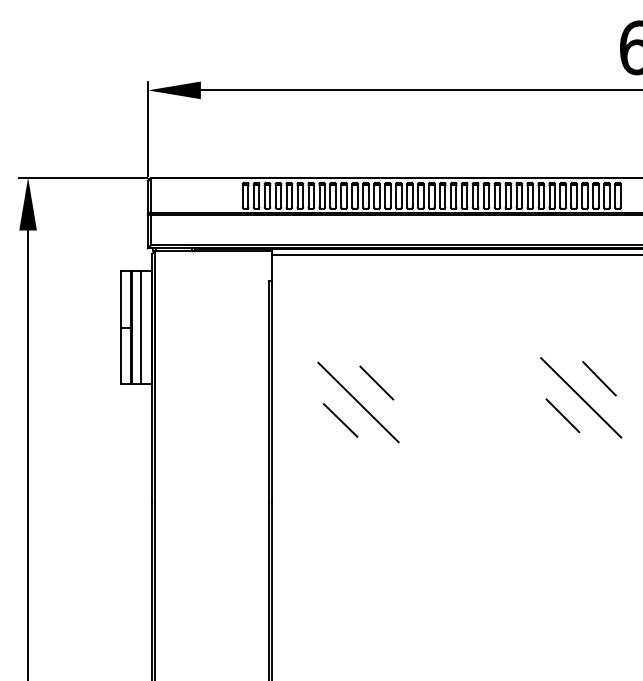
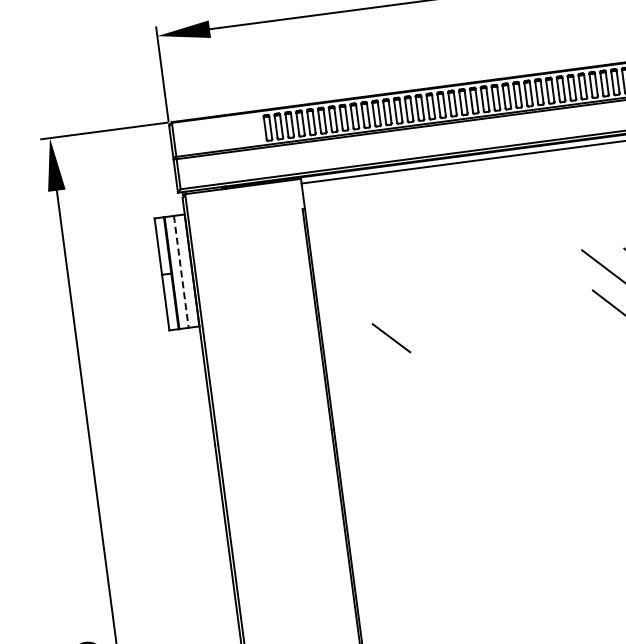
line: (140, 327) -> (180, 272), solid -> dashed
line: (376, 382) -> (422, 295), removed
line: (358, 402) -> (406, 318), removed

